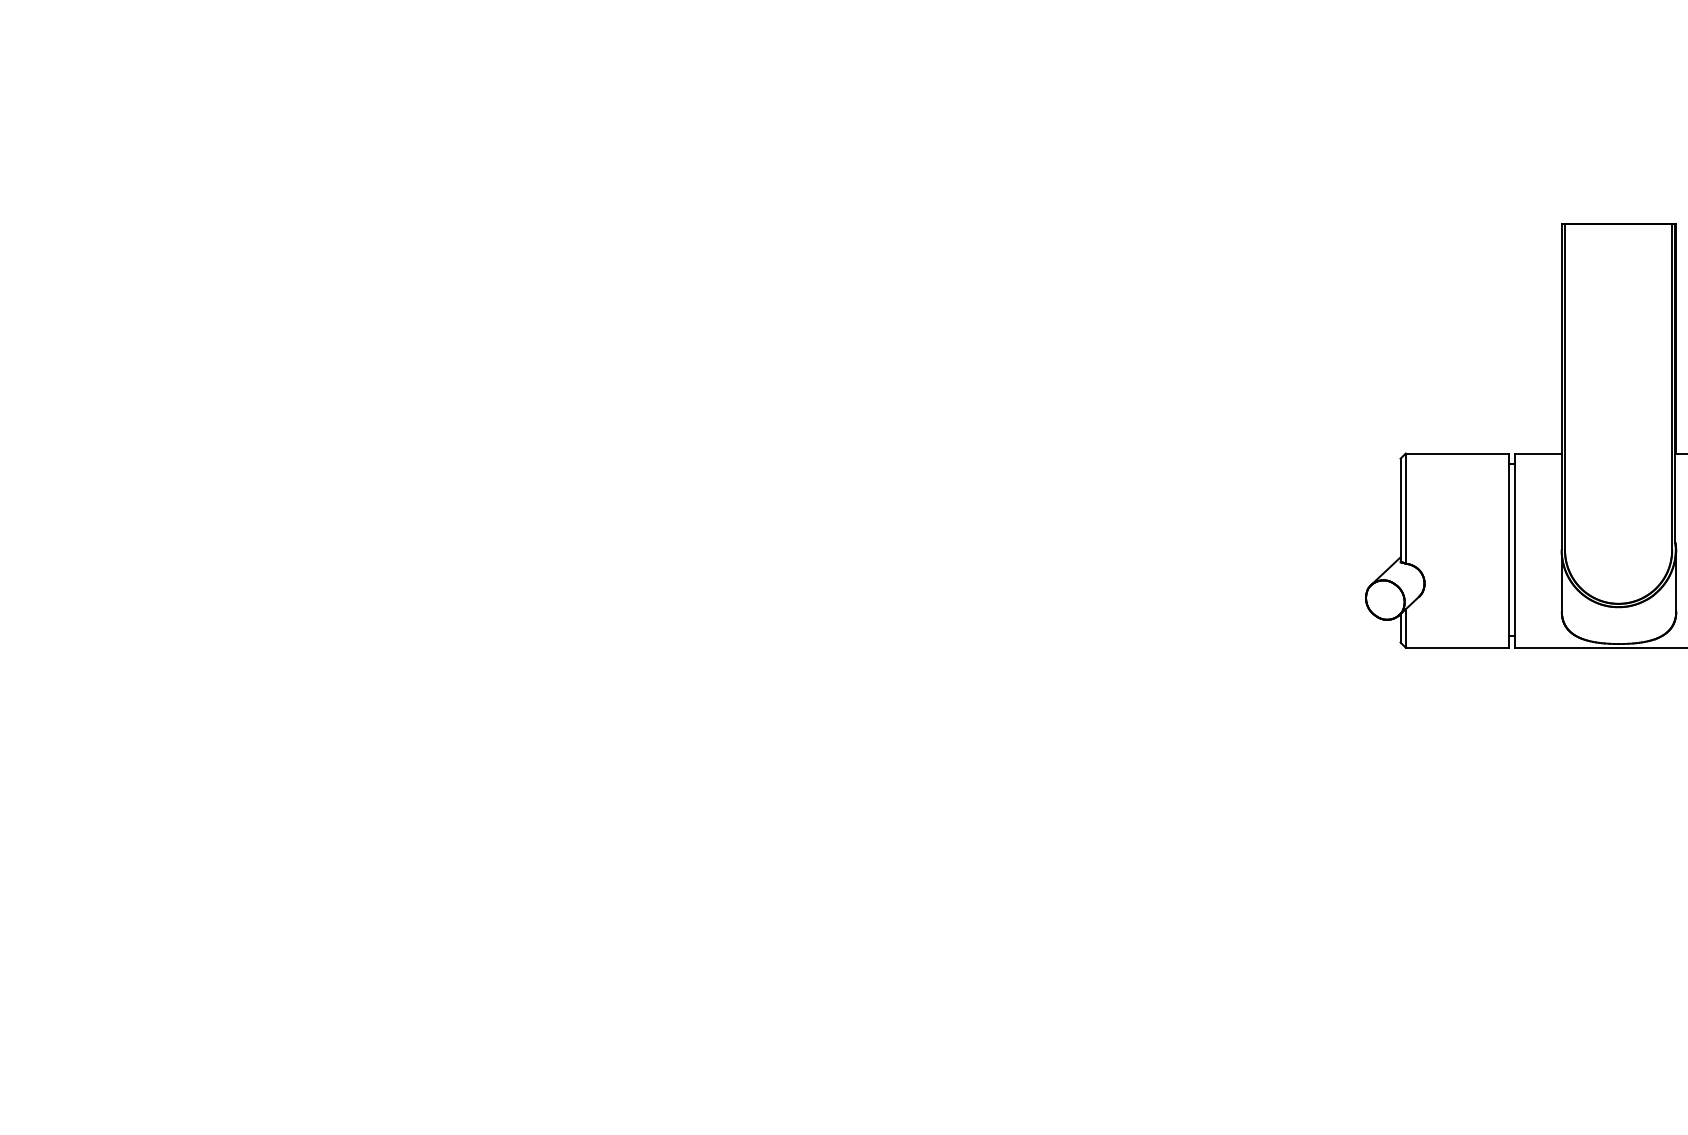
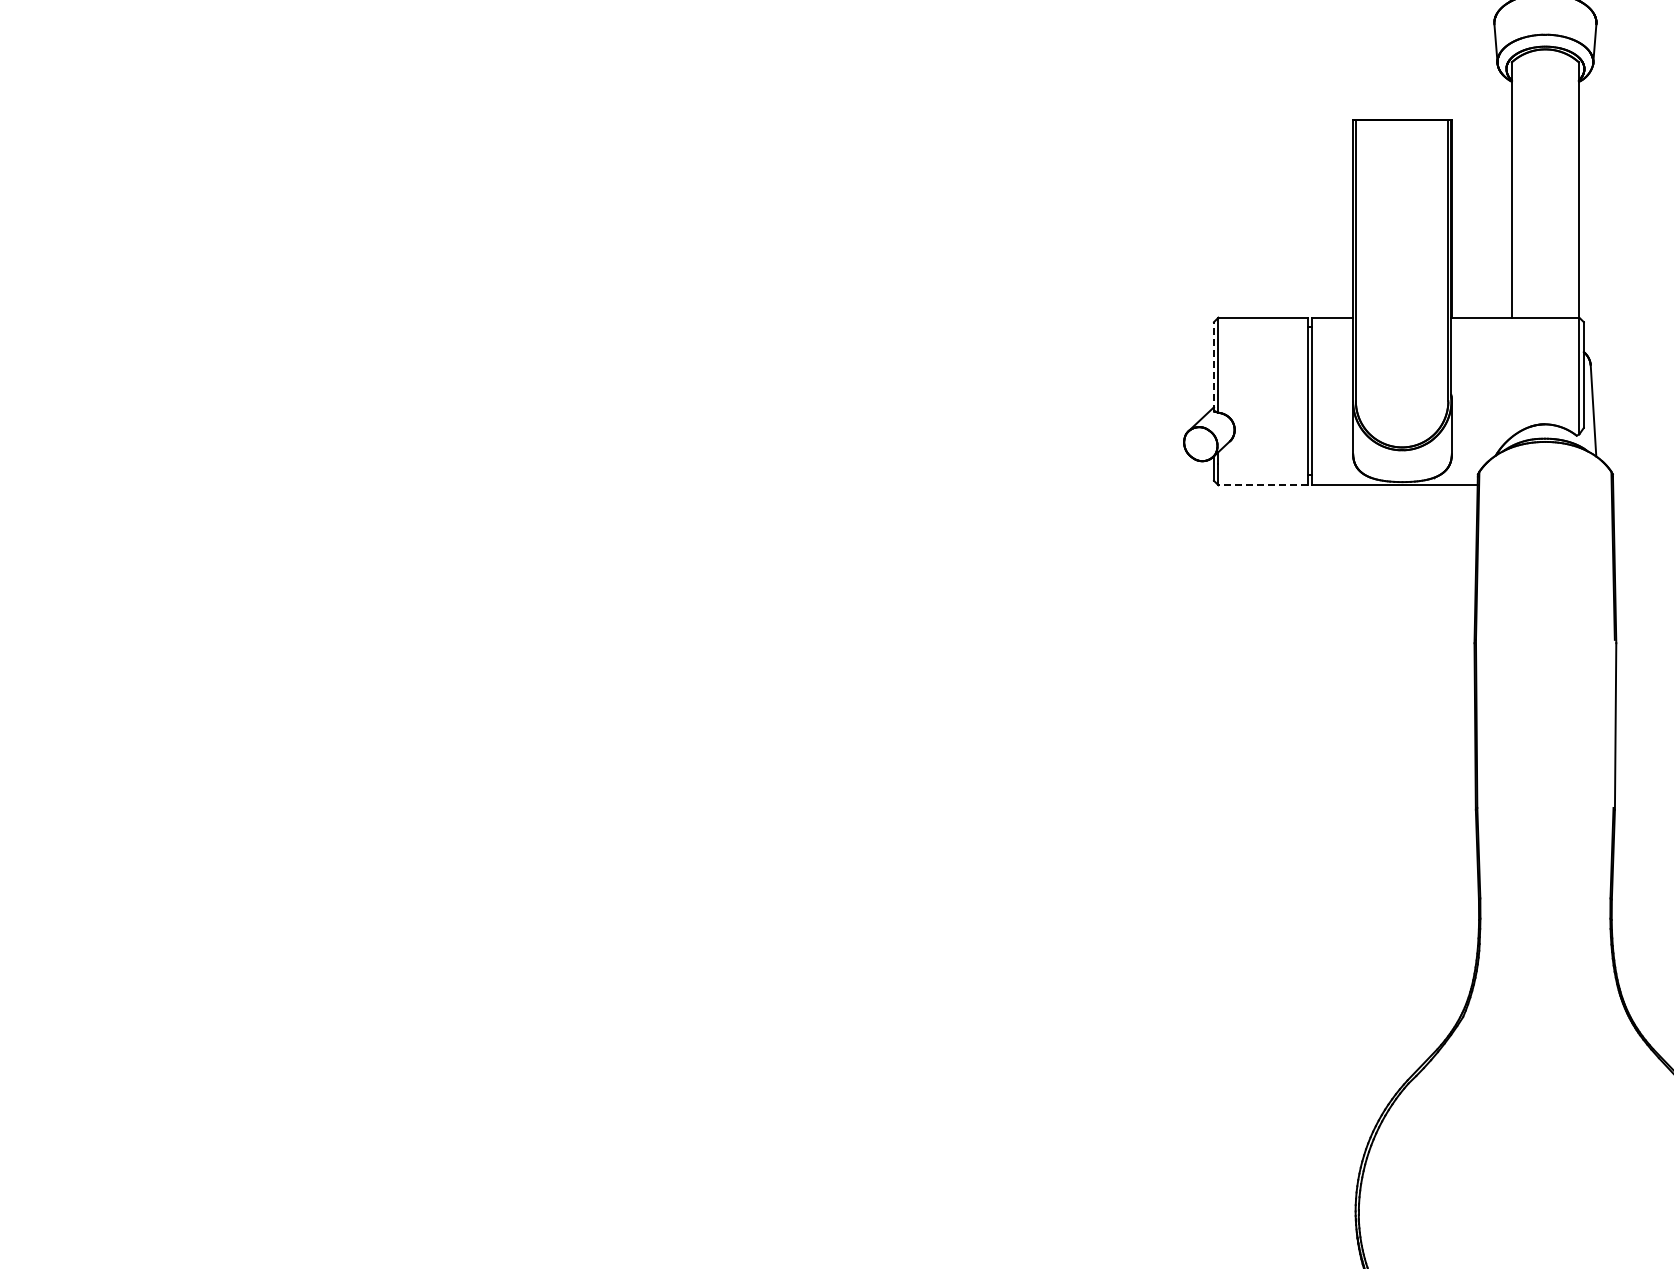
line: (1400, 510) -> (1213, 366), solid -> dashed
line: (1457, 647) -> (1263, 485), solid -> dashed

